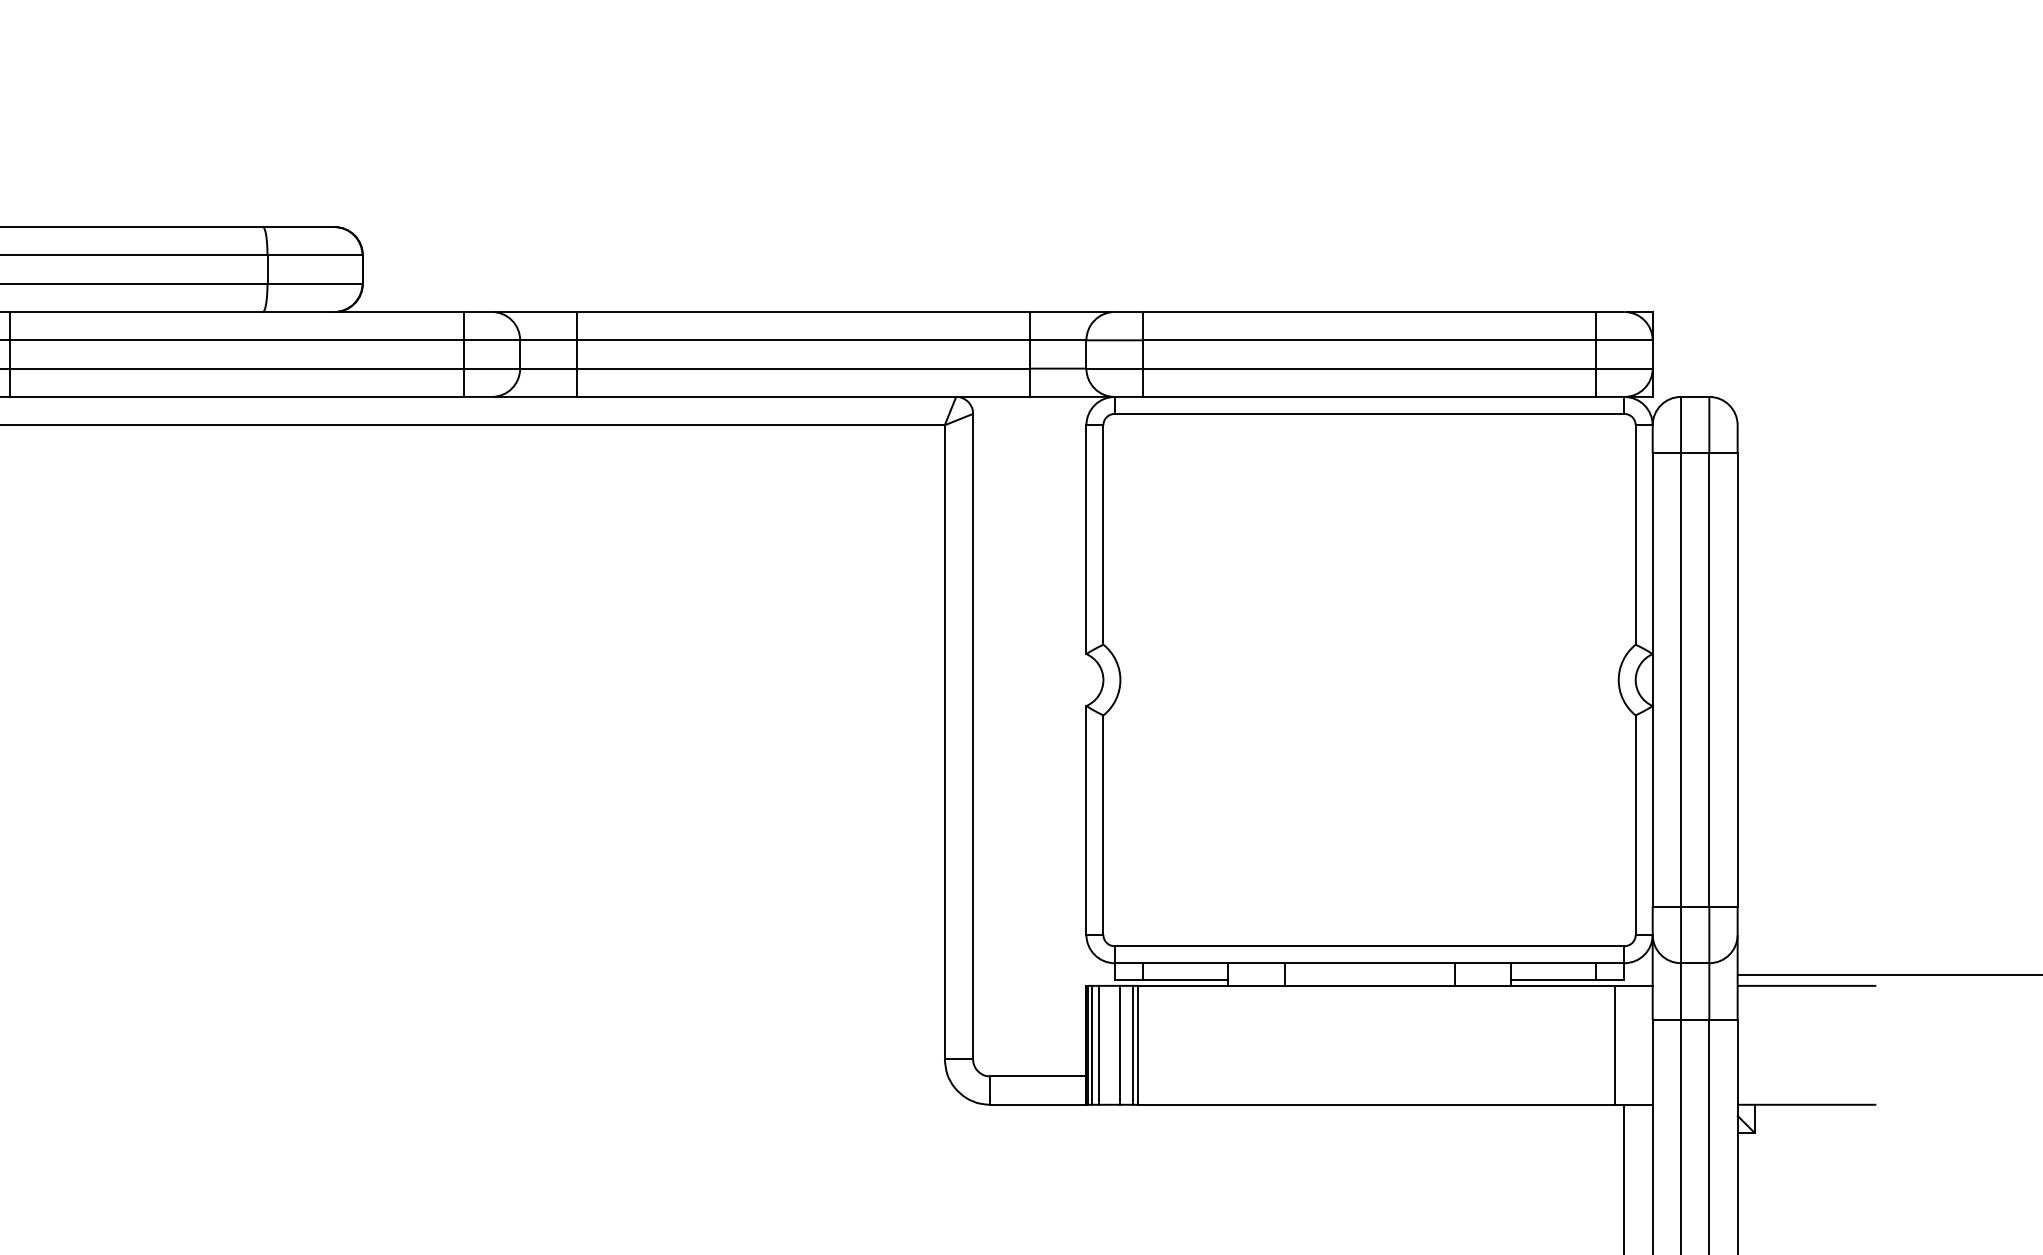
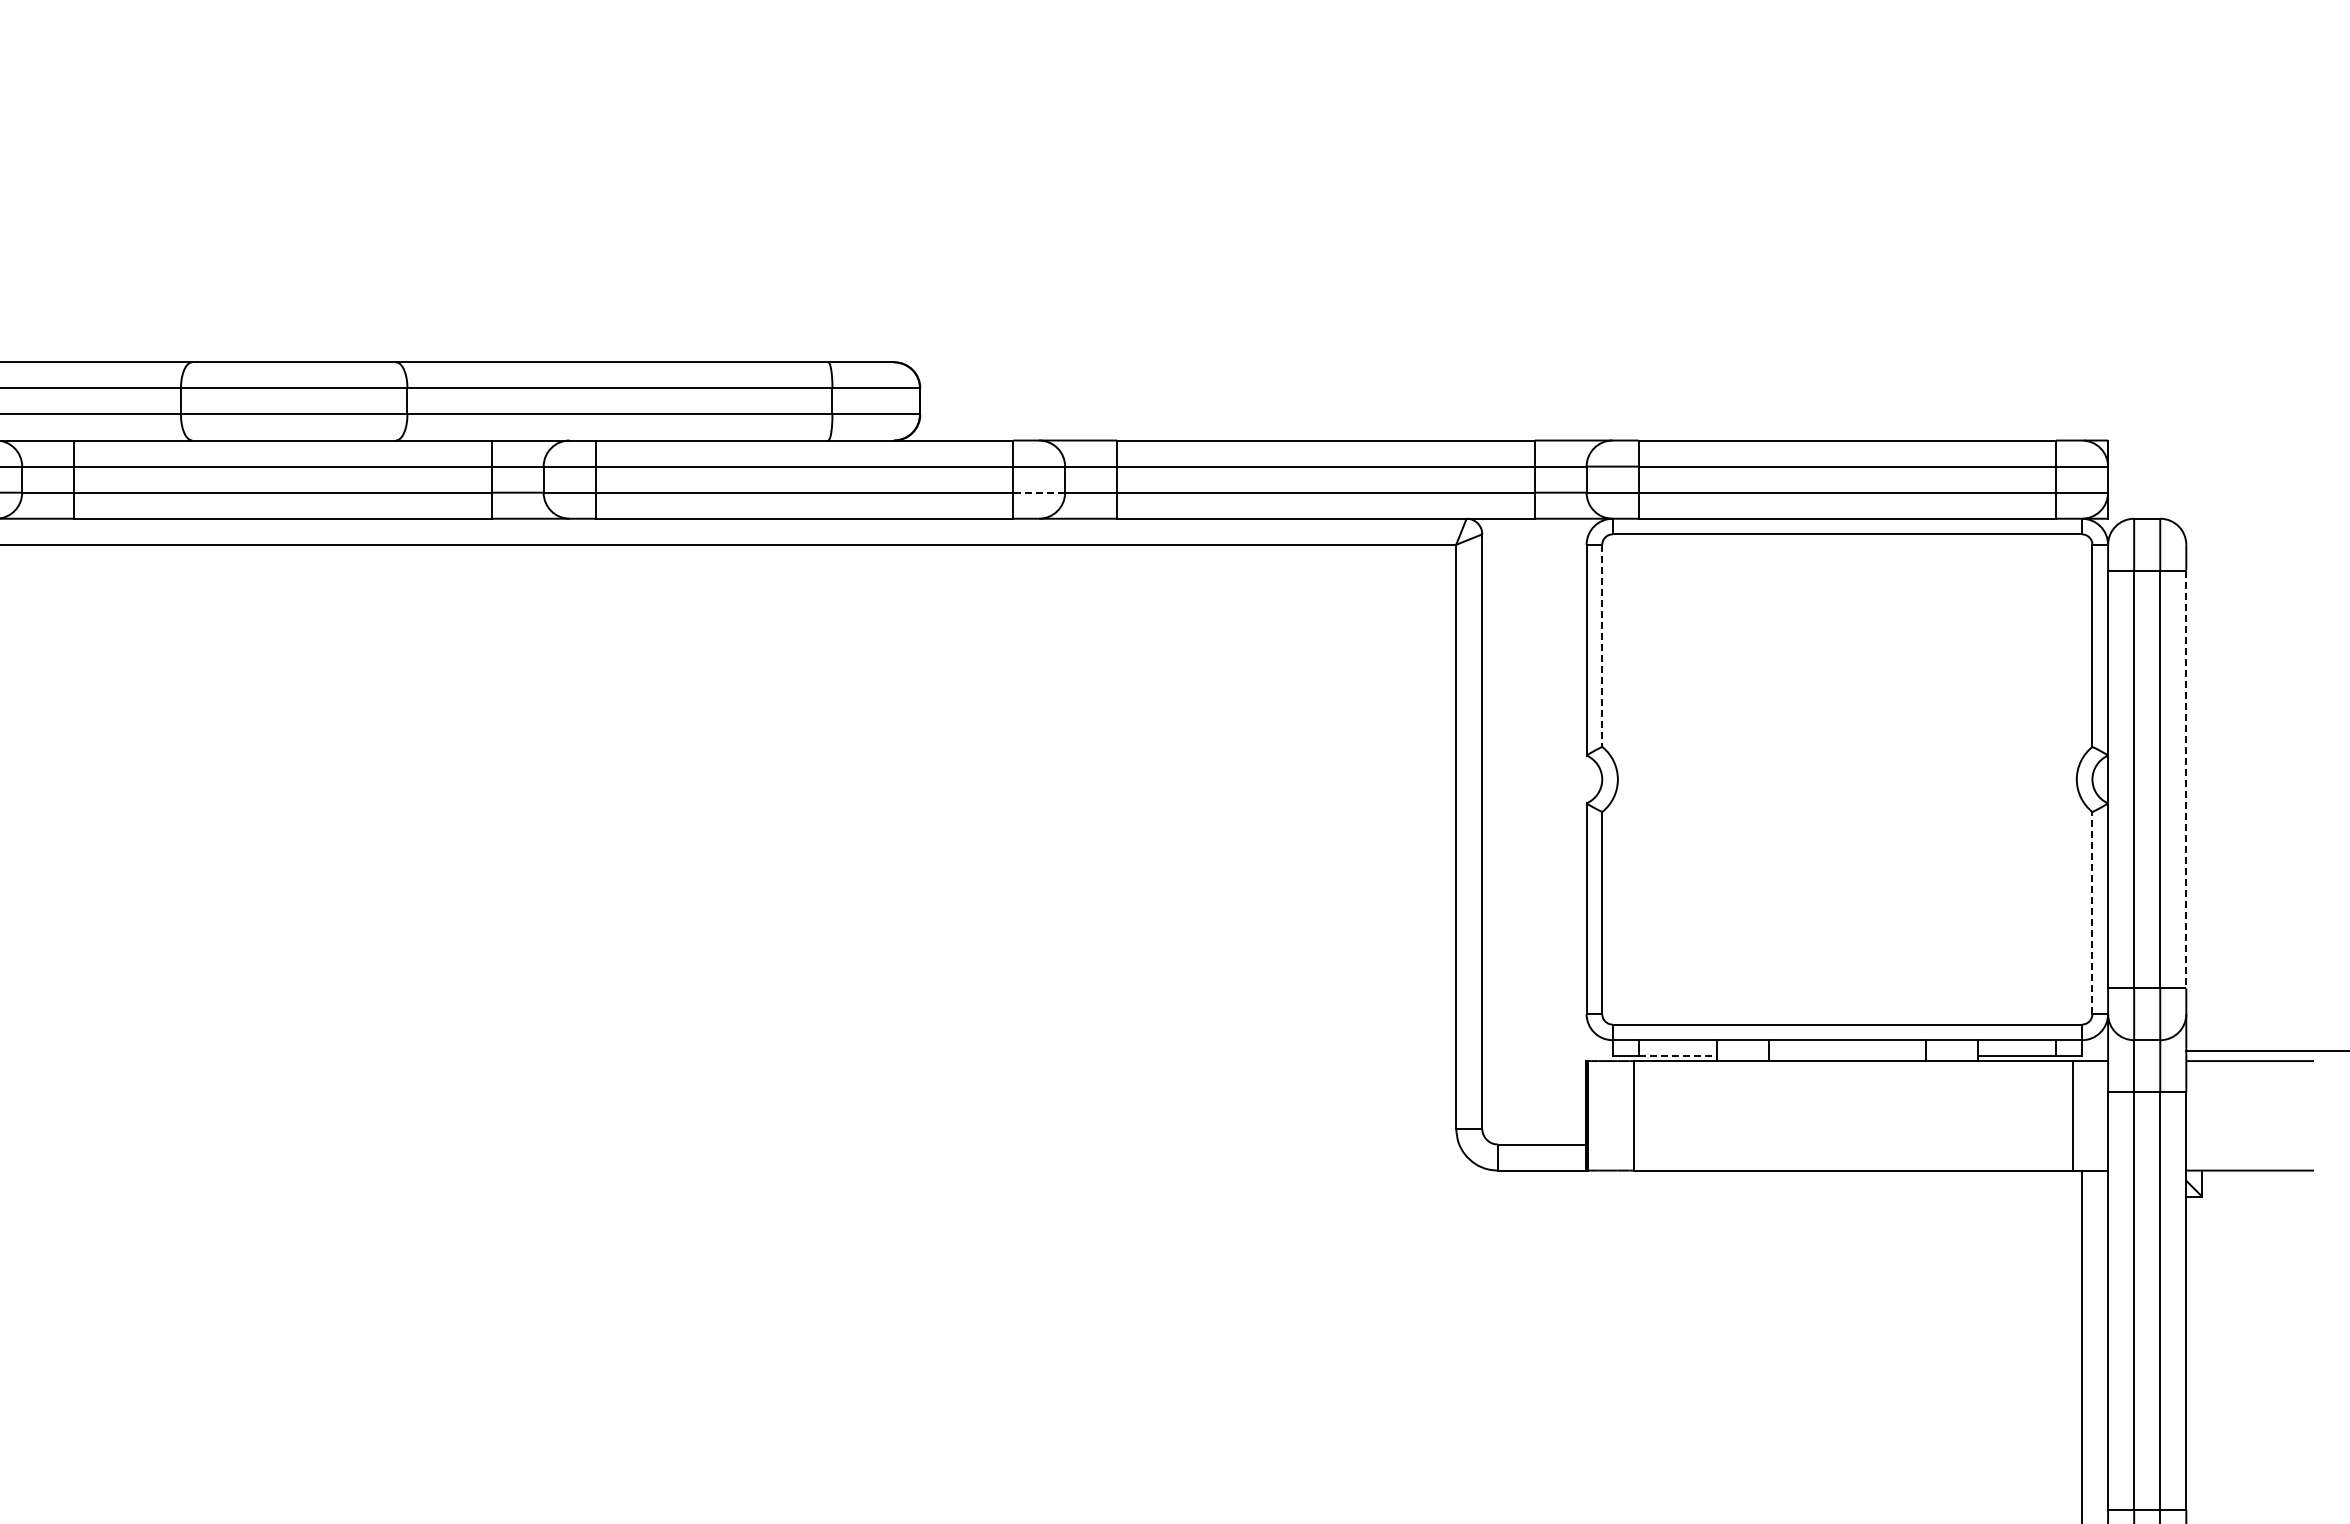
line: (492, 368) -> (1039, 492), solid -> dashed
line: (1103, 535) -> (1602, 646), solid -> dashed
line: (1737, 680) -> (2186, 779), solid -> dashed
line: (1635, 824) -> (2092, 912), solid -> dashed
line: (1186, 979) -> (1678, 1055), solid -> dashed
line: (1091, 1044) -> (1591, 1115), removed
line: (1099, 1044) -> (1598, 1115), removed
line: (1119, 1044) -> (1617, 1115), removed
line: (1133, 1044) -> (1629, 1115), removed

